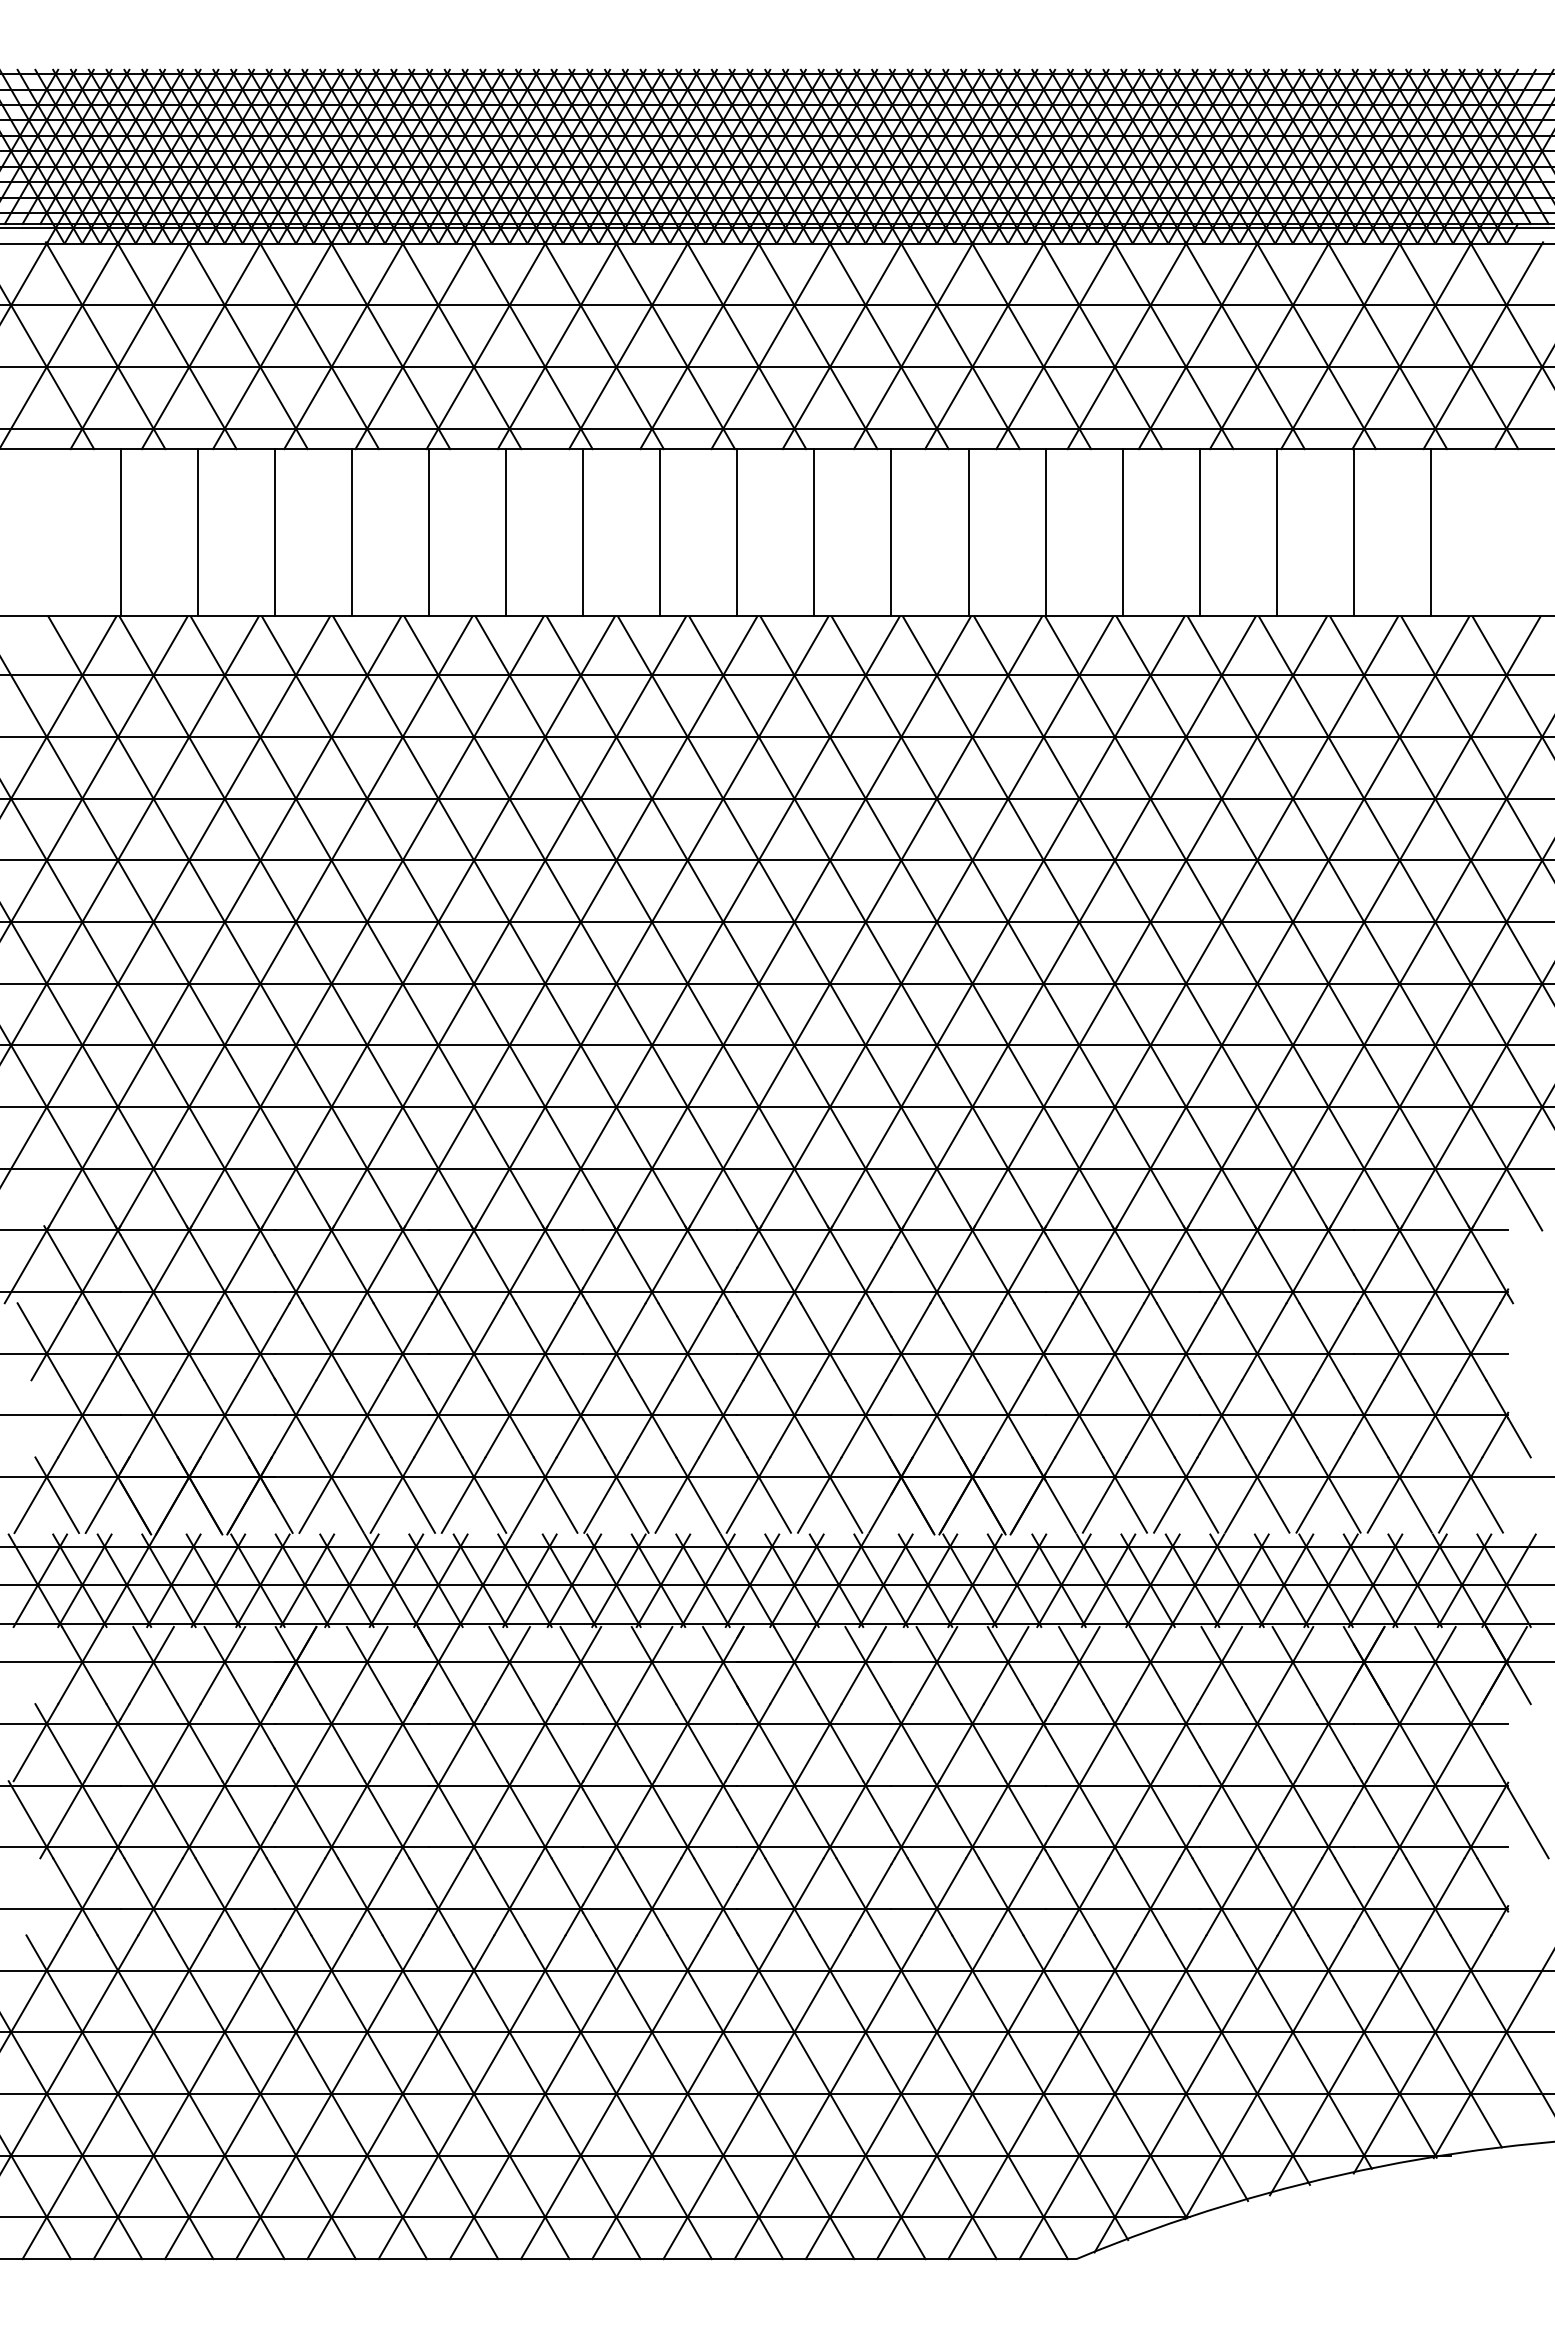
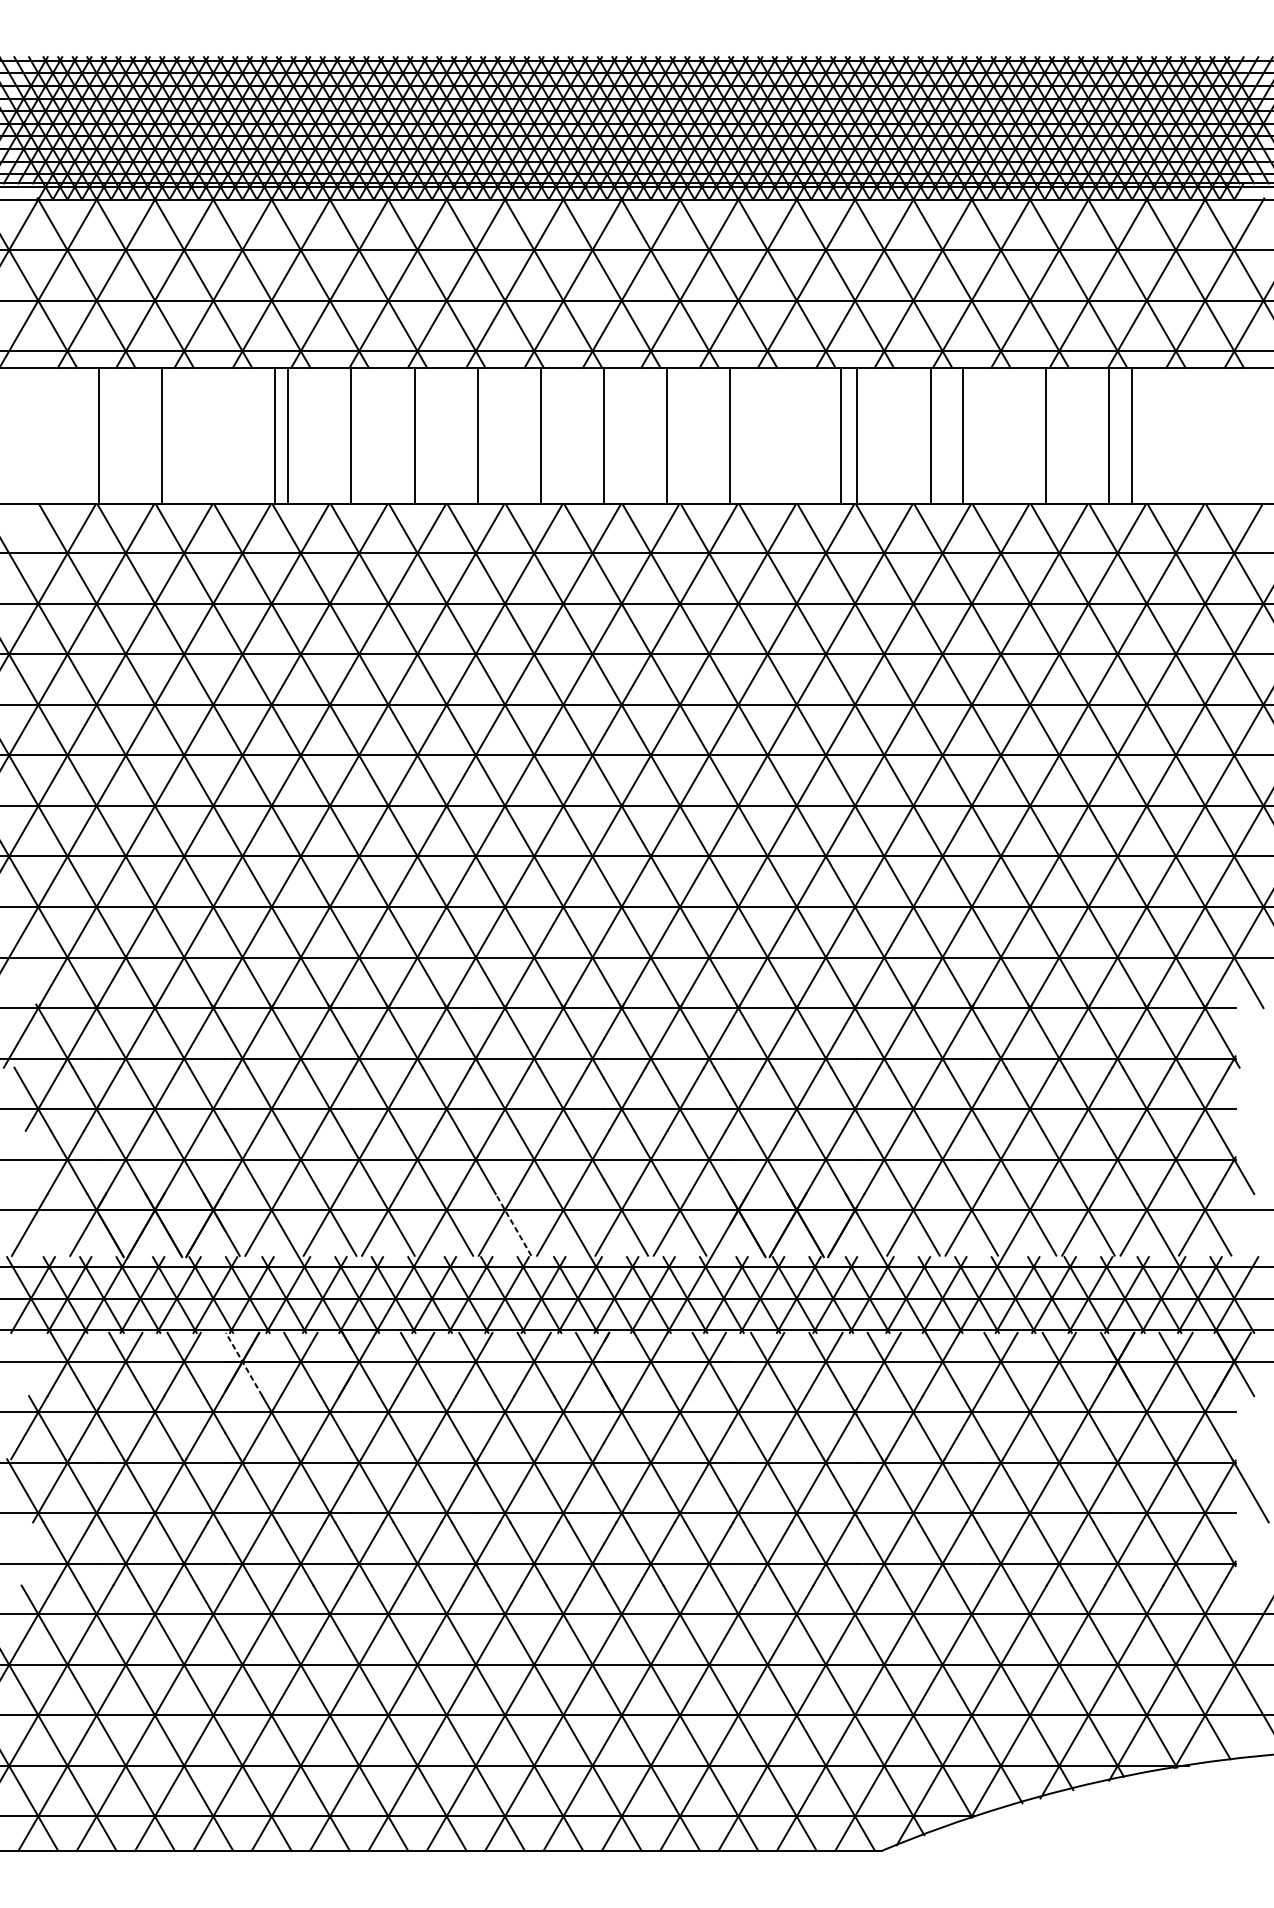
line: (274, 532) -> (274, 436), moved
line: (968, 532) -> (841, 436), moved
line: (1122, 532) -> (963, 436), moved
line: (1199, 532) -> (931, 436), moved
line: (1431, 532) -> (1131, 436), moved
line: (57, 1495) -> (47, 1225), removed
line: (626, 1495) -> (513, 1225), solid -> dashed
line: (297, 1665) -> (243, 1364), solid -> dashed

